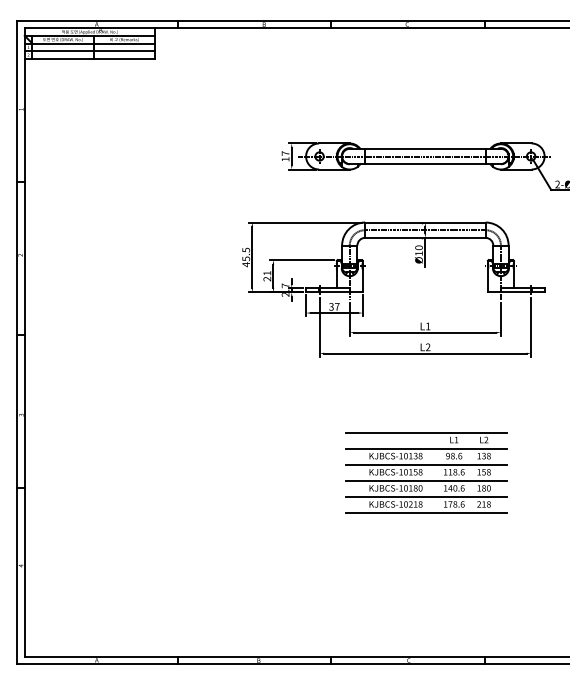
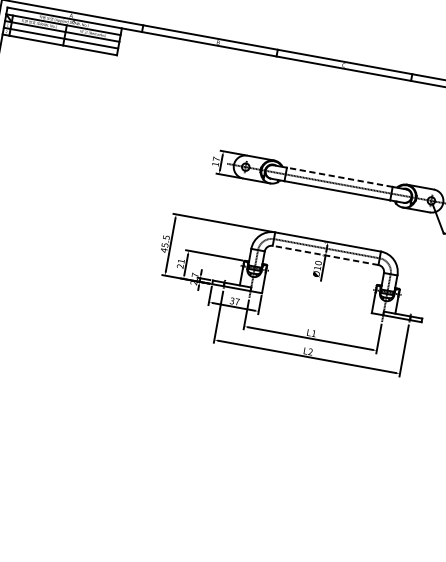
line: (424, 148) -> (339, 176), solid -> dashed
line: (424, 237) -> (324, 254), solid -> dashed
part: (426, 472) -> (289, 461), removed

